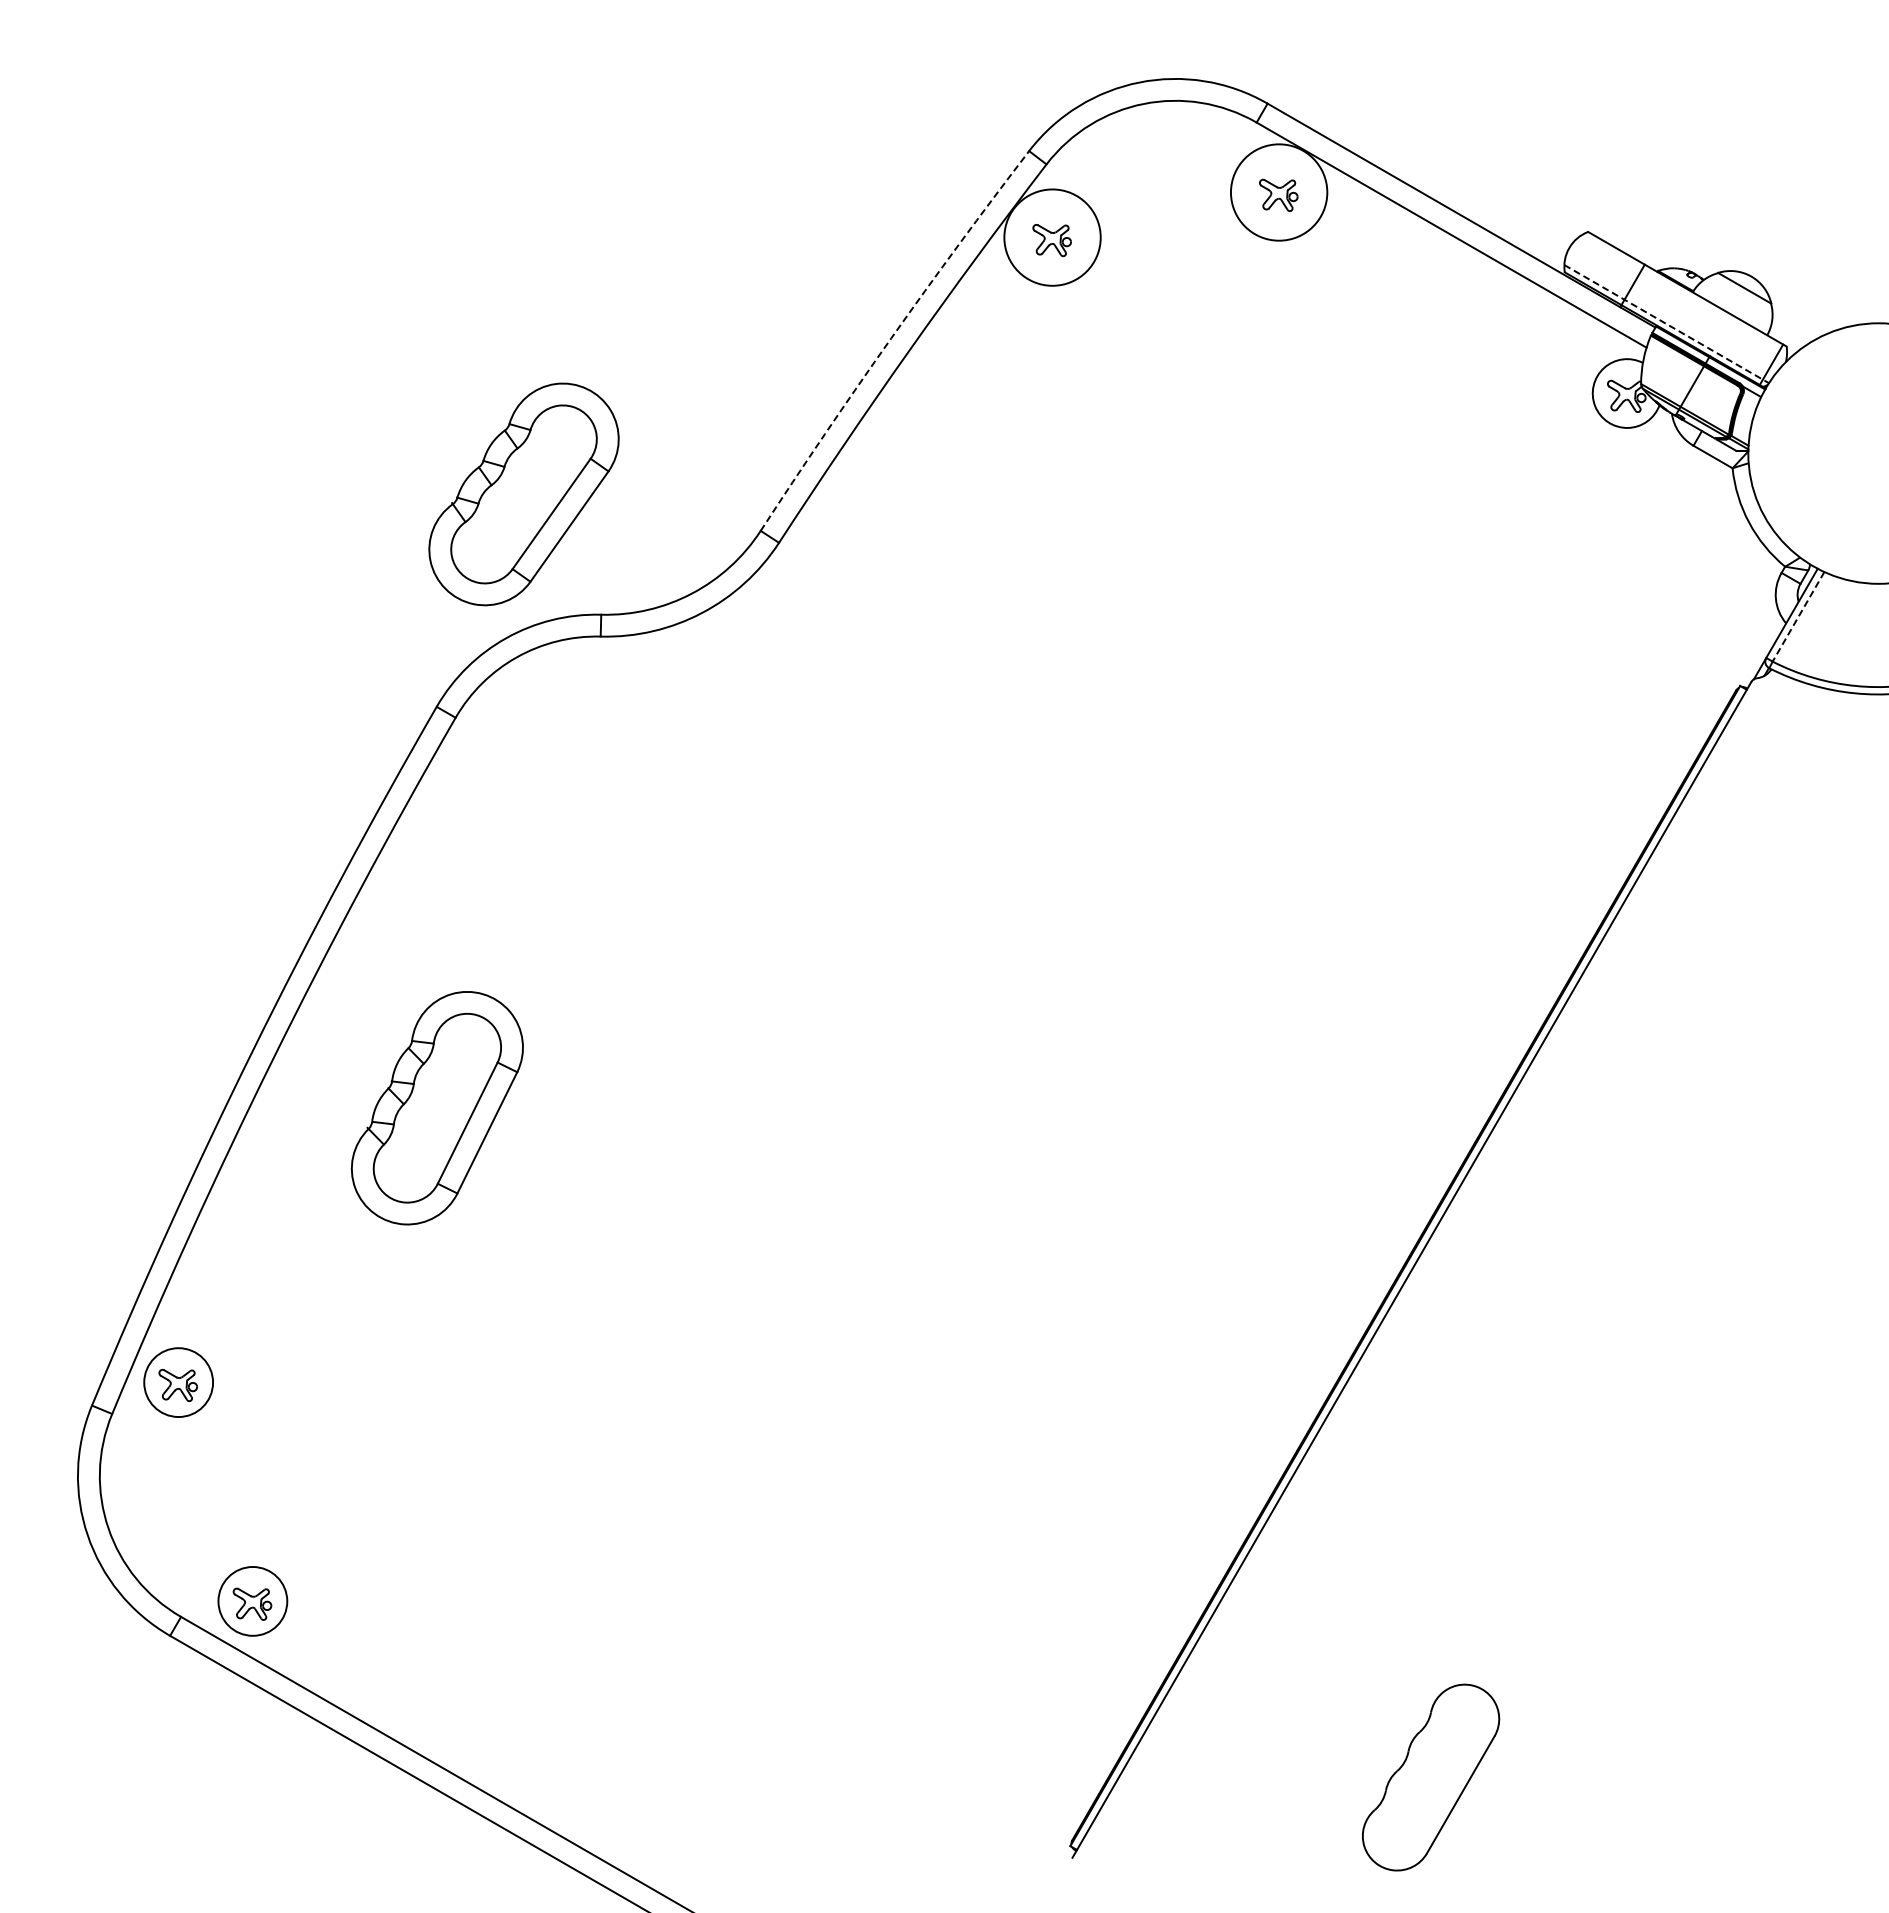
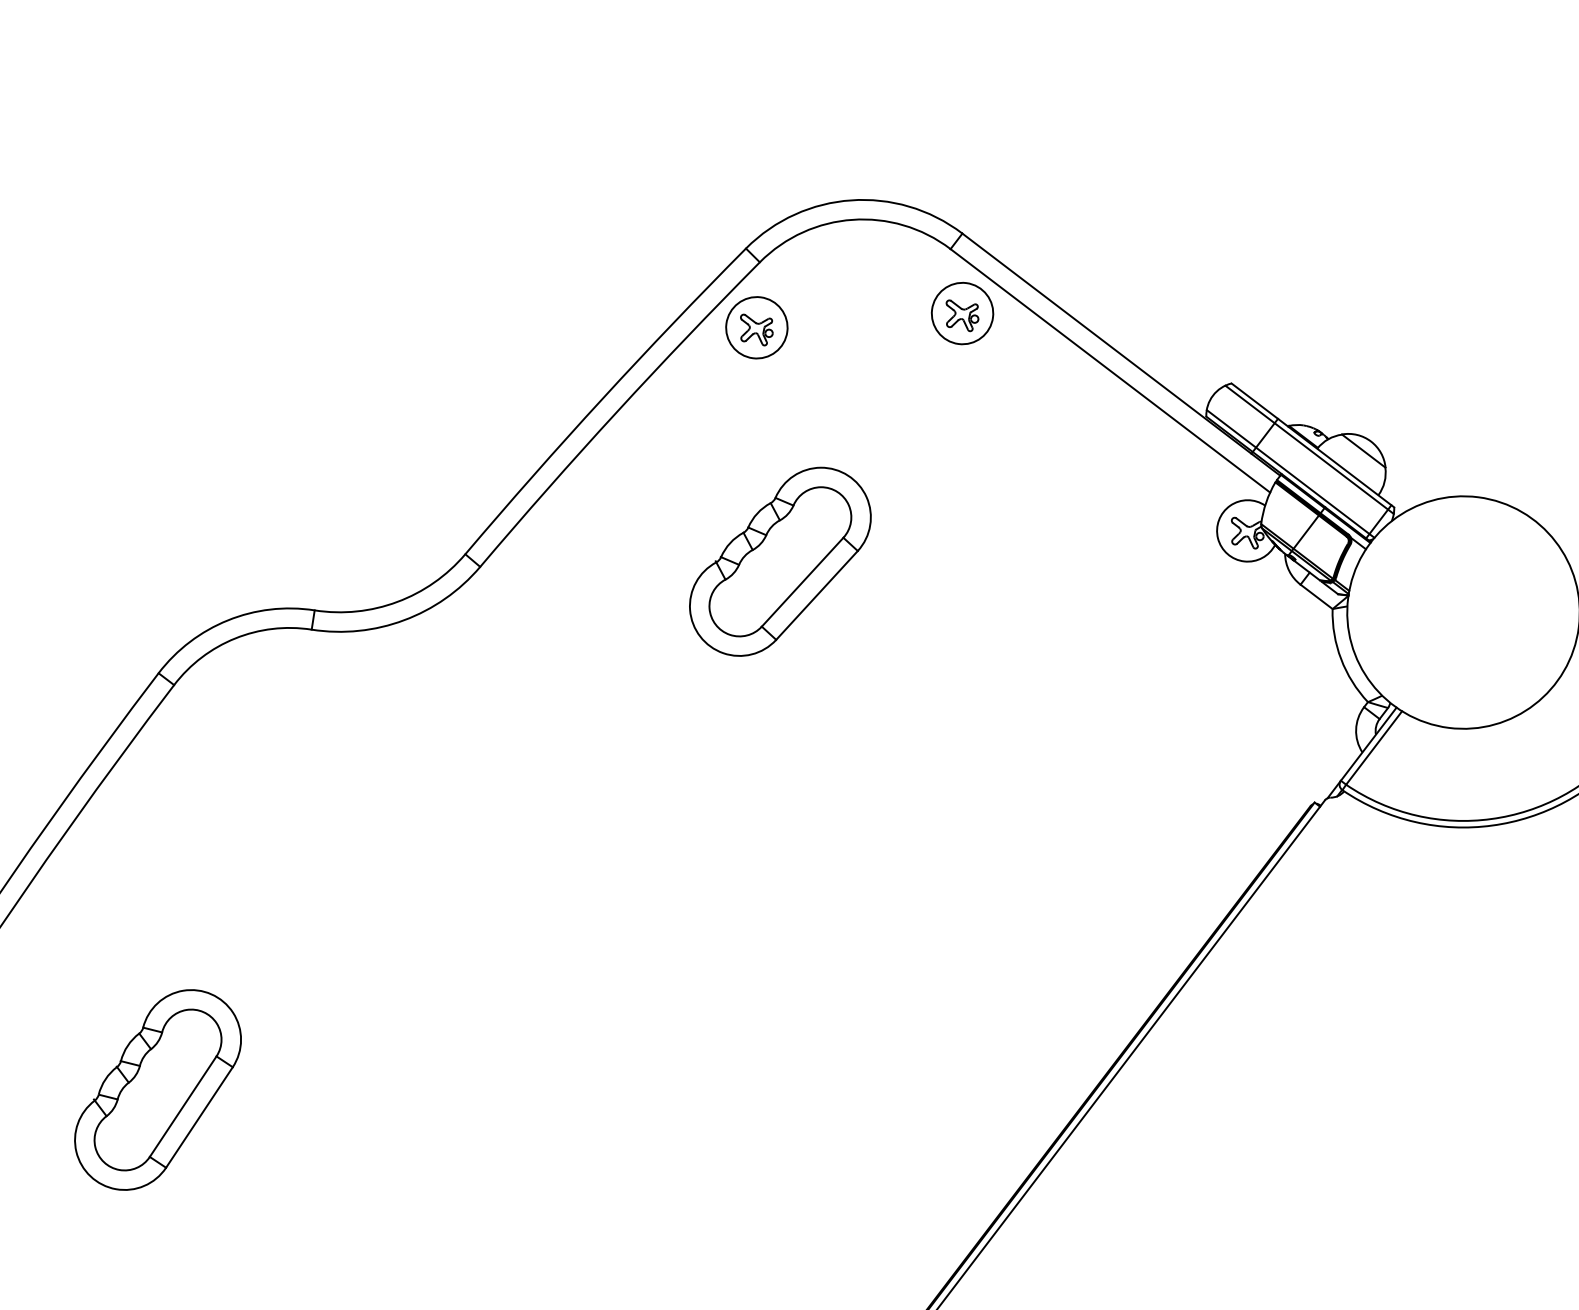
circle: (1278, 192) -> (961, 313), size x0.71
circle: (1052, 237) -> (756, 327), size x0.71
line: (1684, 294) -> (1309, 449), added
line: (1667, 324) -> (1291, 474), dashed -> solid
arc: (891, 338) -> (602, 398), dashed -> solid
part: (523, 494) -> (779, 561), moved
line: (1798, 616) -> (1374, 747), dashed -> solid
part: (436, 1108) -> (157, 1090), moved

